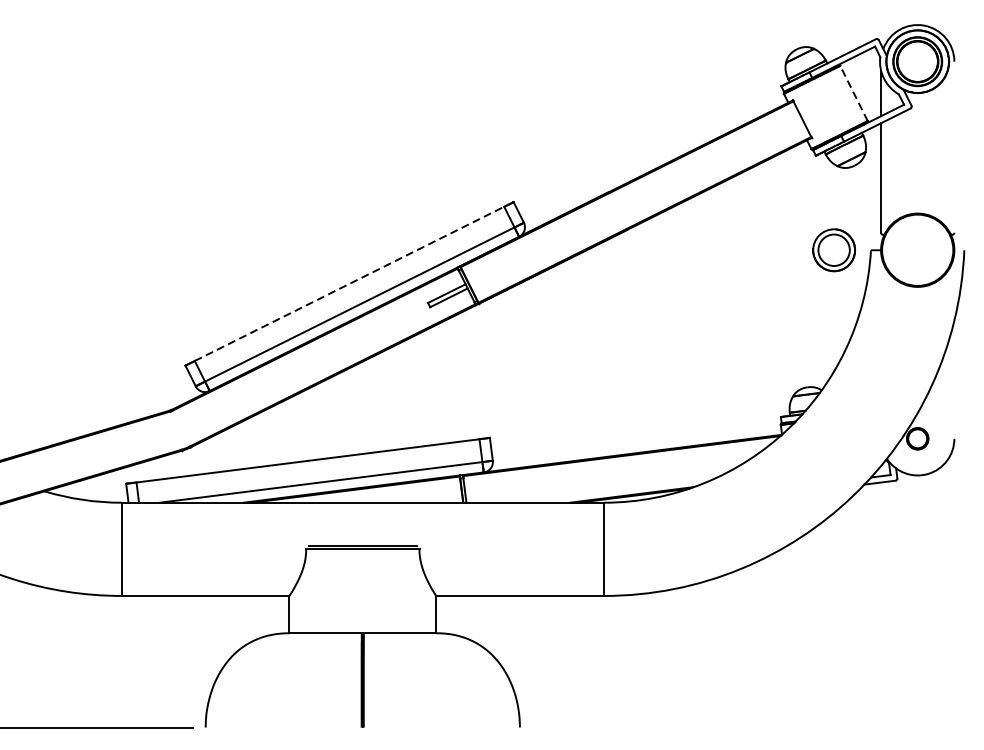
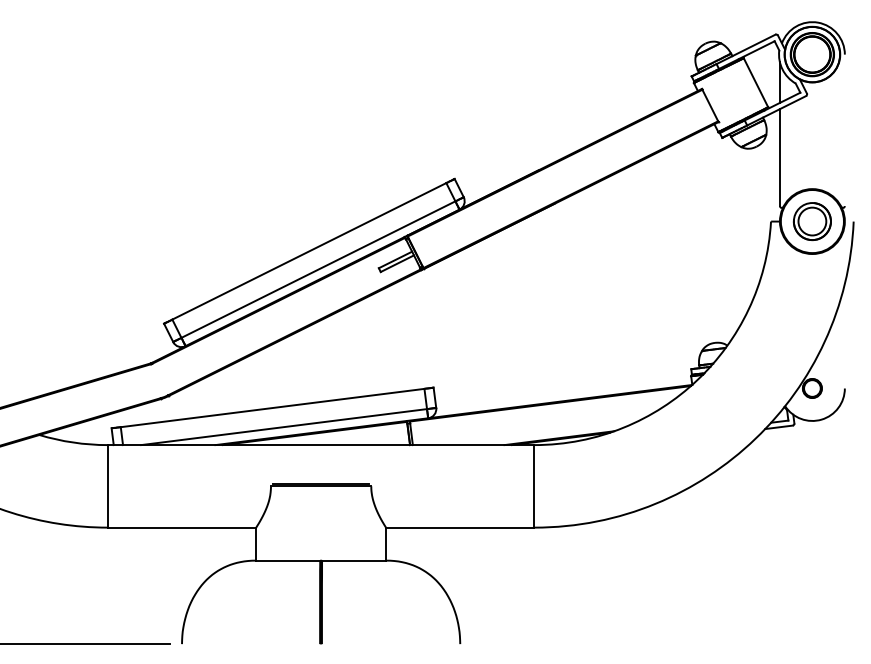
line: (853, 93) -> (755, 82), dashed -> solid
part: (833, 250) -> (811, 221), moved
line: (349, 284) -> (309, 251), dashed -> solid

